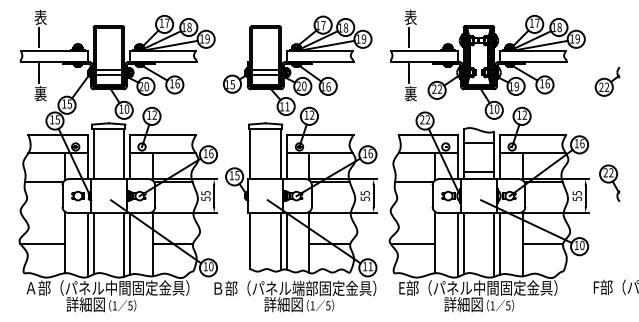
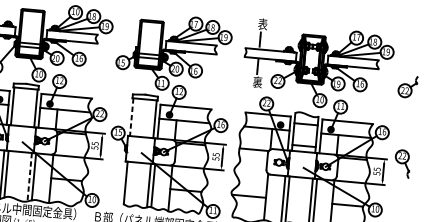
text: (167, 22) -> (77, 11), 17 -> 10
text: (524, 114) -> (342, 105), 12 -> 11
text: (208, 153) -> (100, 113), 16 -> 22
line: (250, 154) -> (131, 117), solid -> dashed
line: (124, 244) -> (29, 176), solid -> dashed

